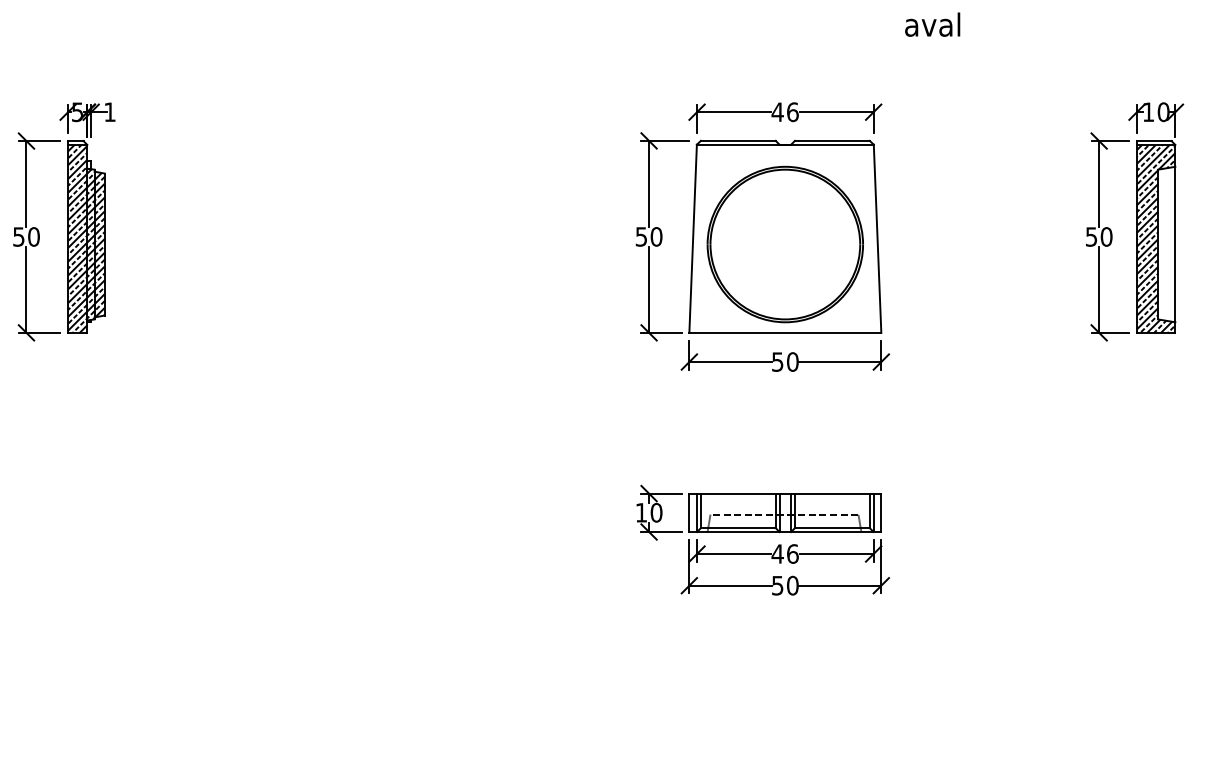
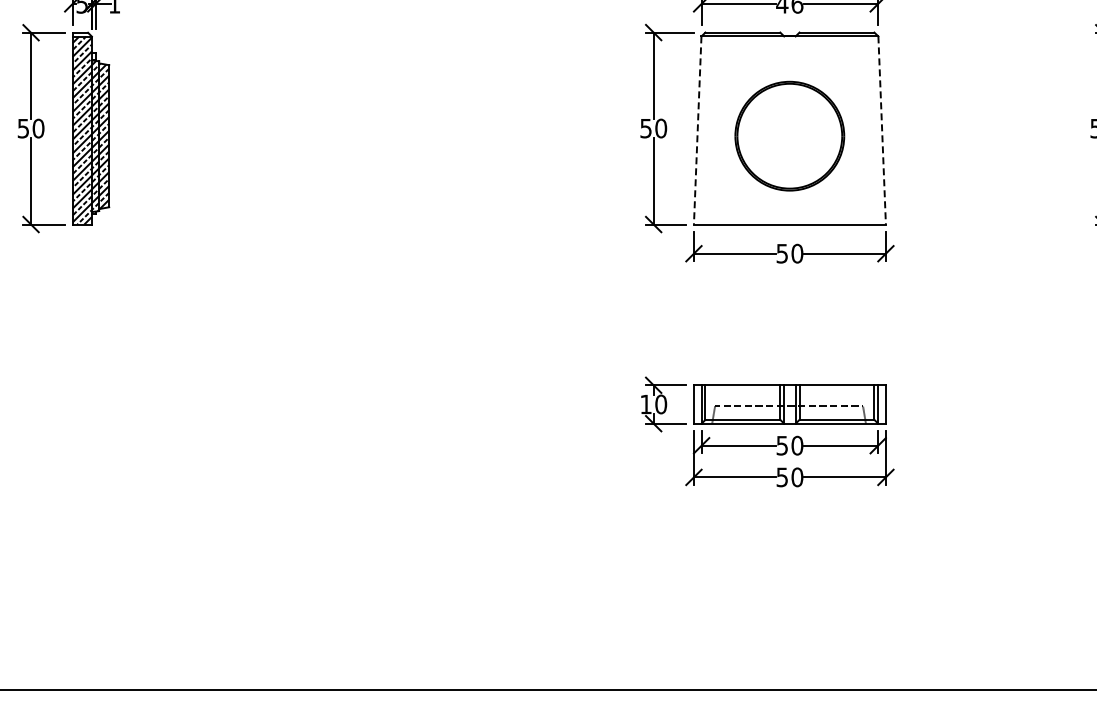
line: (693, 239) -> (698, 131), solid -> dashed
line: (877, 239) -> (882, 131), solid -> dashed
part: (784, 244) -> (789, 136), size x0.7
text: (784, 553) -> (789, 445), 46 -> 50

